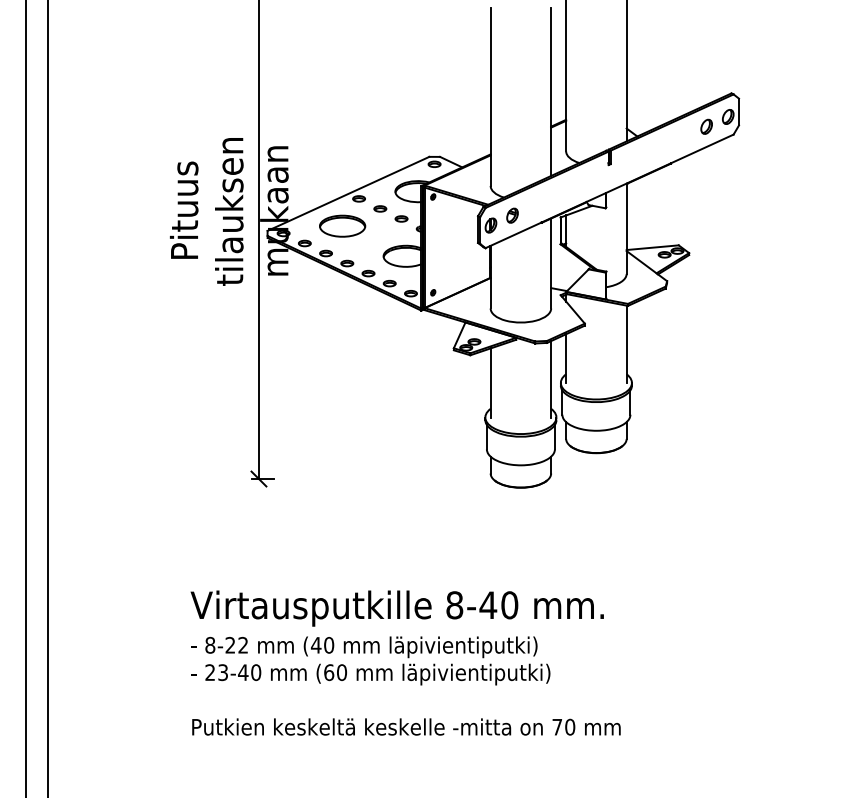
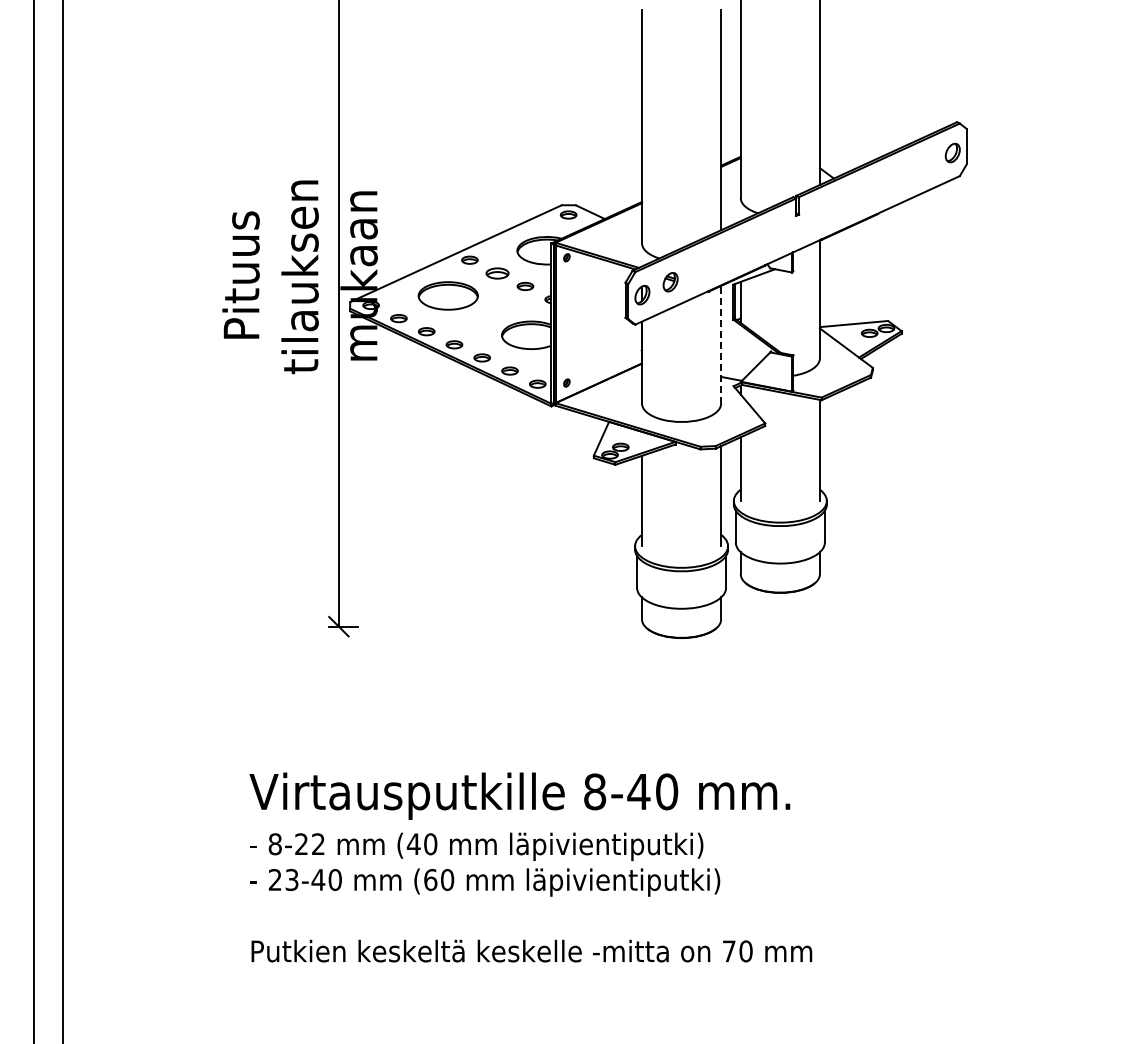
part: (706, 126) -> (924, 165), removed
part: (380, 208) -> (497, 272), size x1.4
line: (551, 263) -> (721, 344), solid -> dashed

